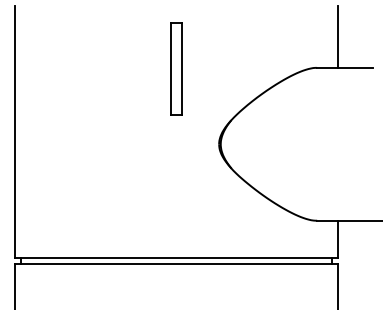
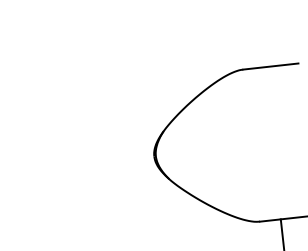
line: (337, 36) -> (260, 36), removed
part: (176, 68) -> (103, 85), removed

